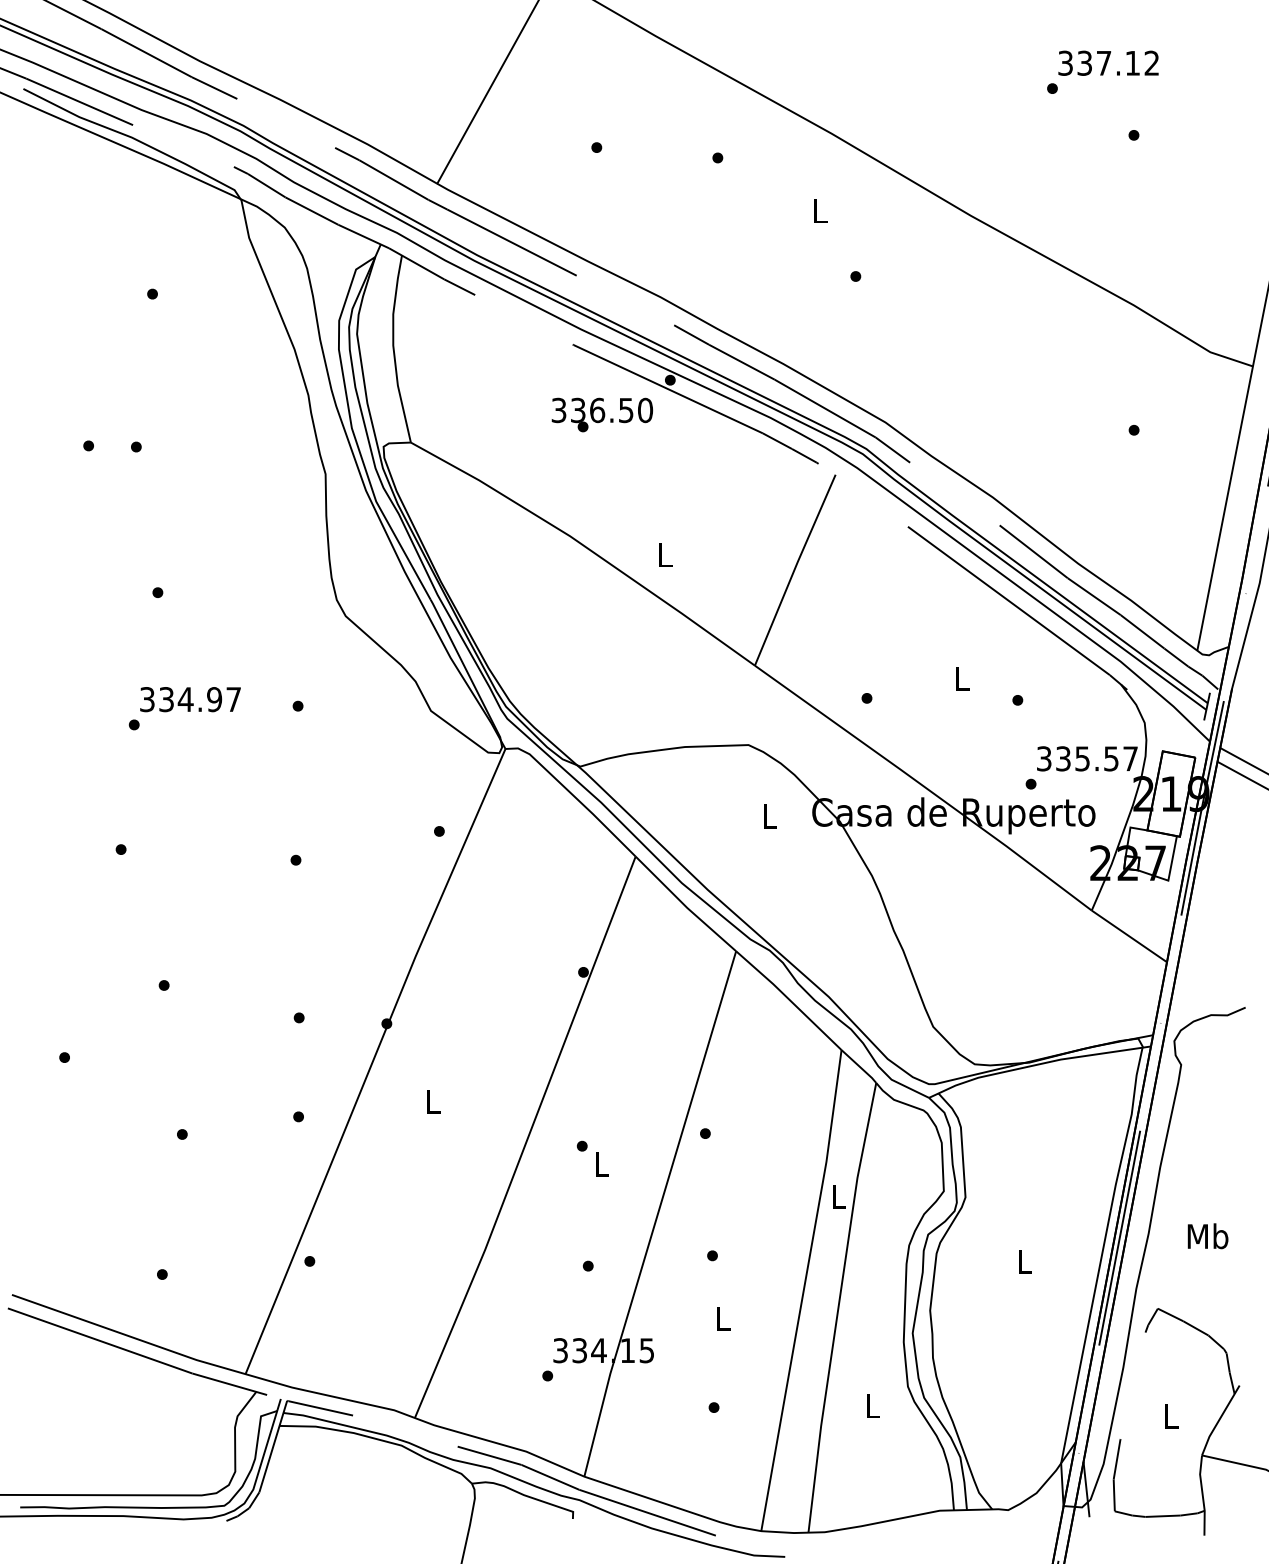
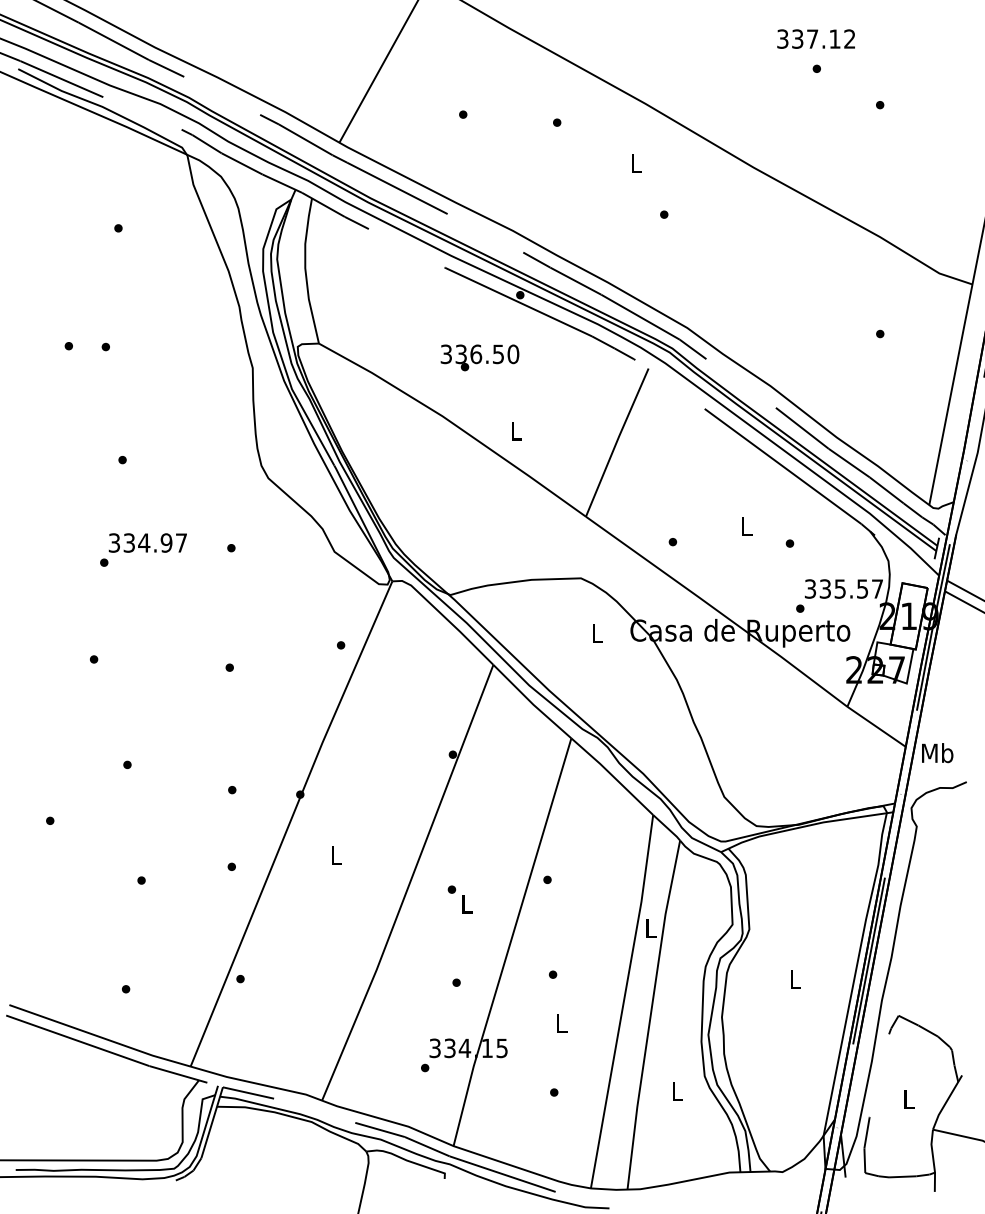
text: (1108, 62) -> (816, 38), moved
text: (602, 414) -> (480, 357), moved
text: (1207, 1236) -> (937, 753), moved

